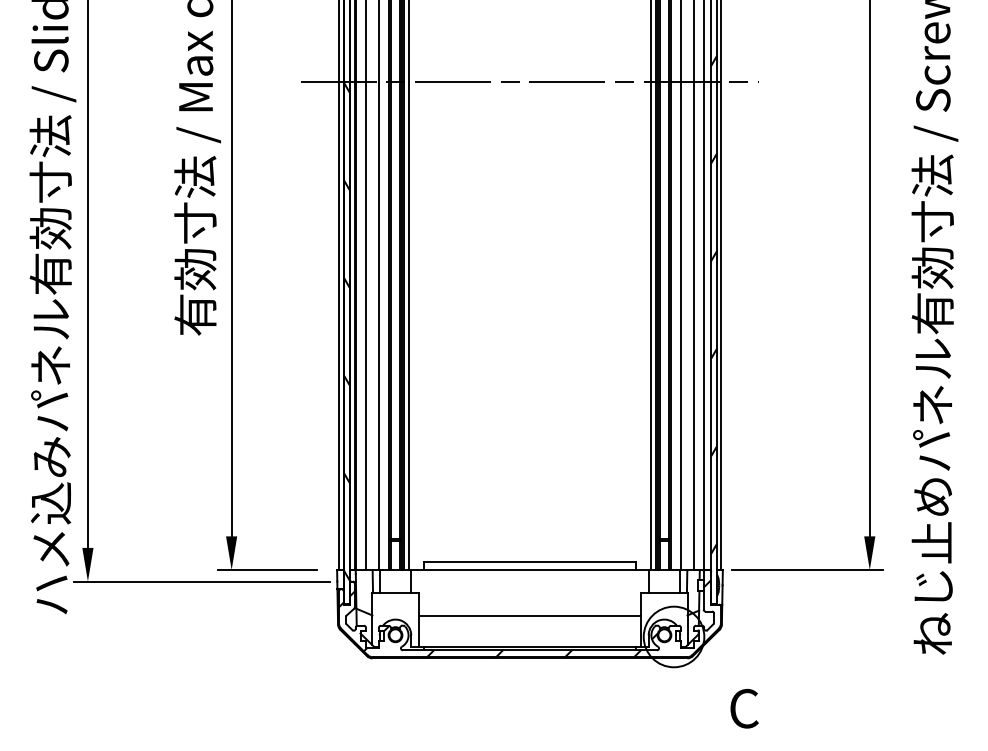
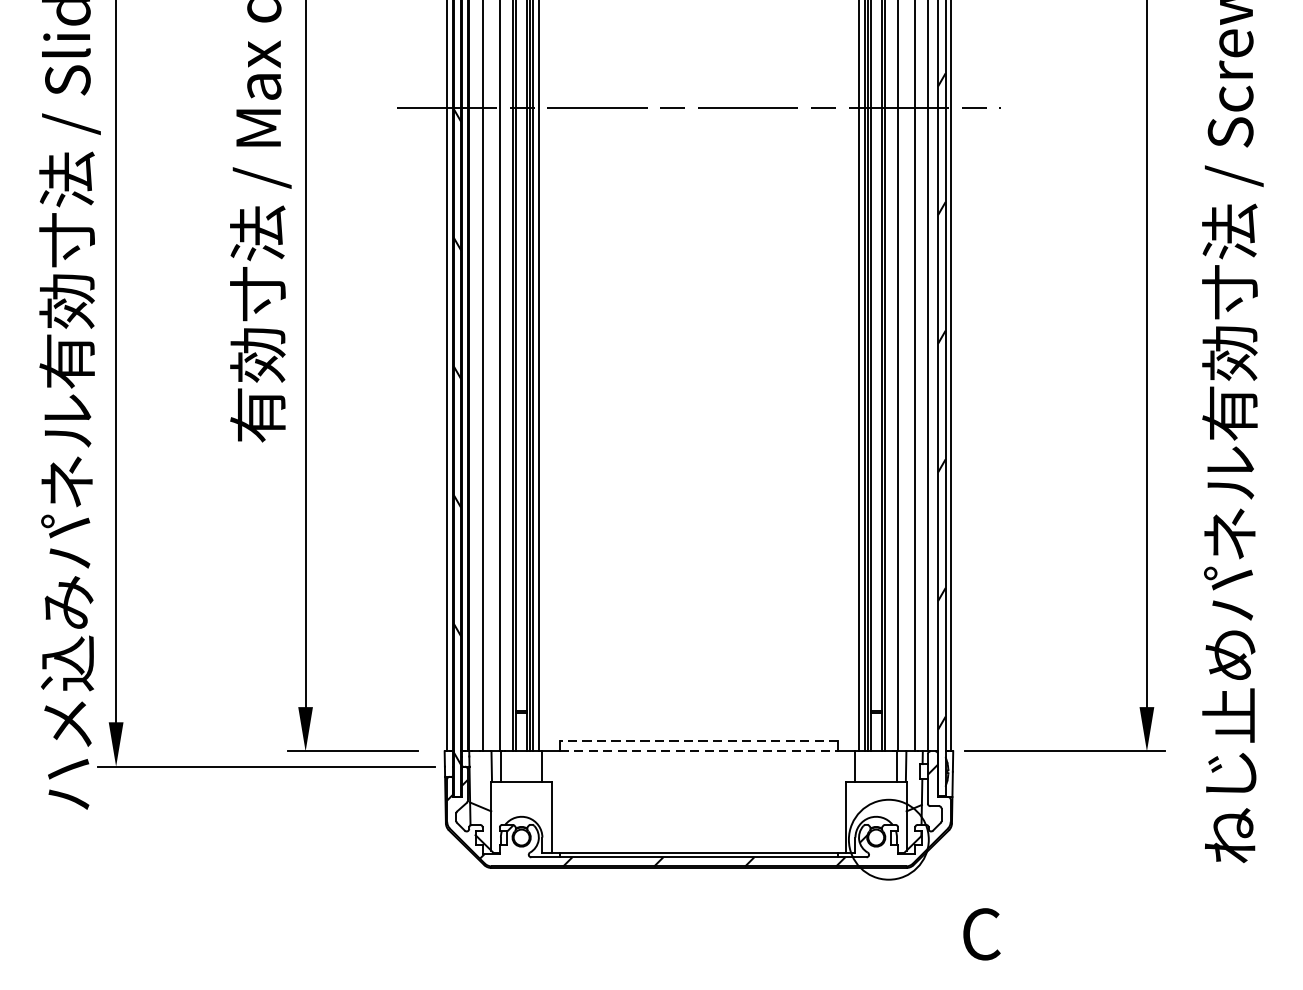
line: (529, 562) -> (698, 741), solid -> dashed
line: (529, 570) -> (698, 752), solid -> dashed
line: (529, 616) -> (698, 812), removed

